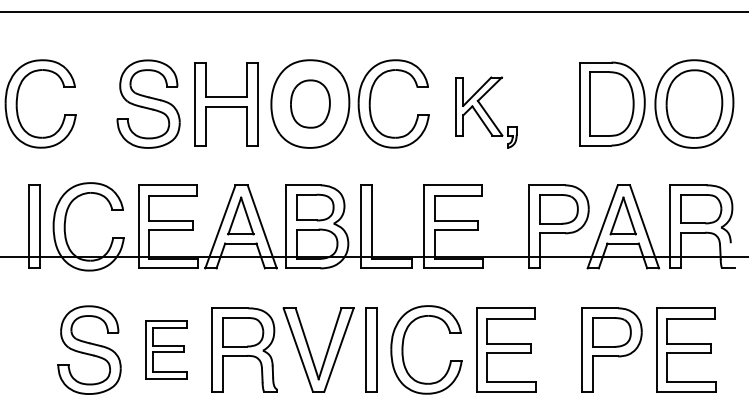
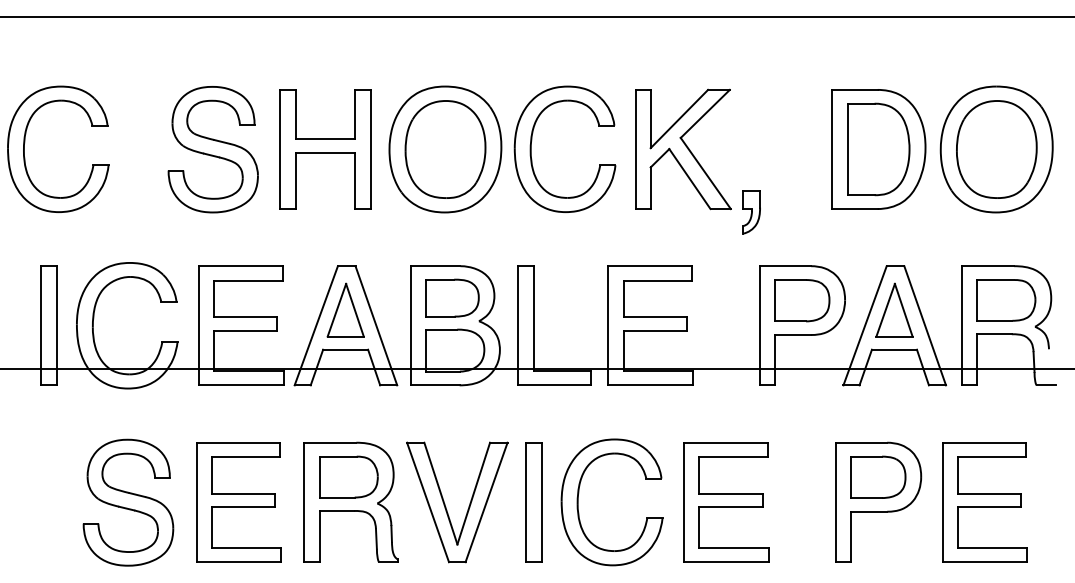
part: (310, 103) -> (445, 148), size x1.43
part: (486, 112) -> (698, 161), size x1.43
part: (166, 349) -> (238, 501), size x1.43

